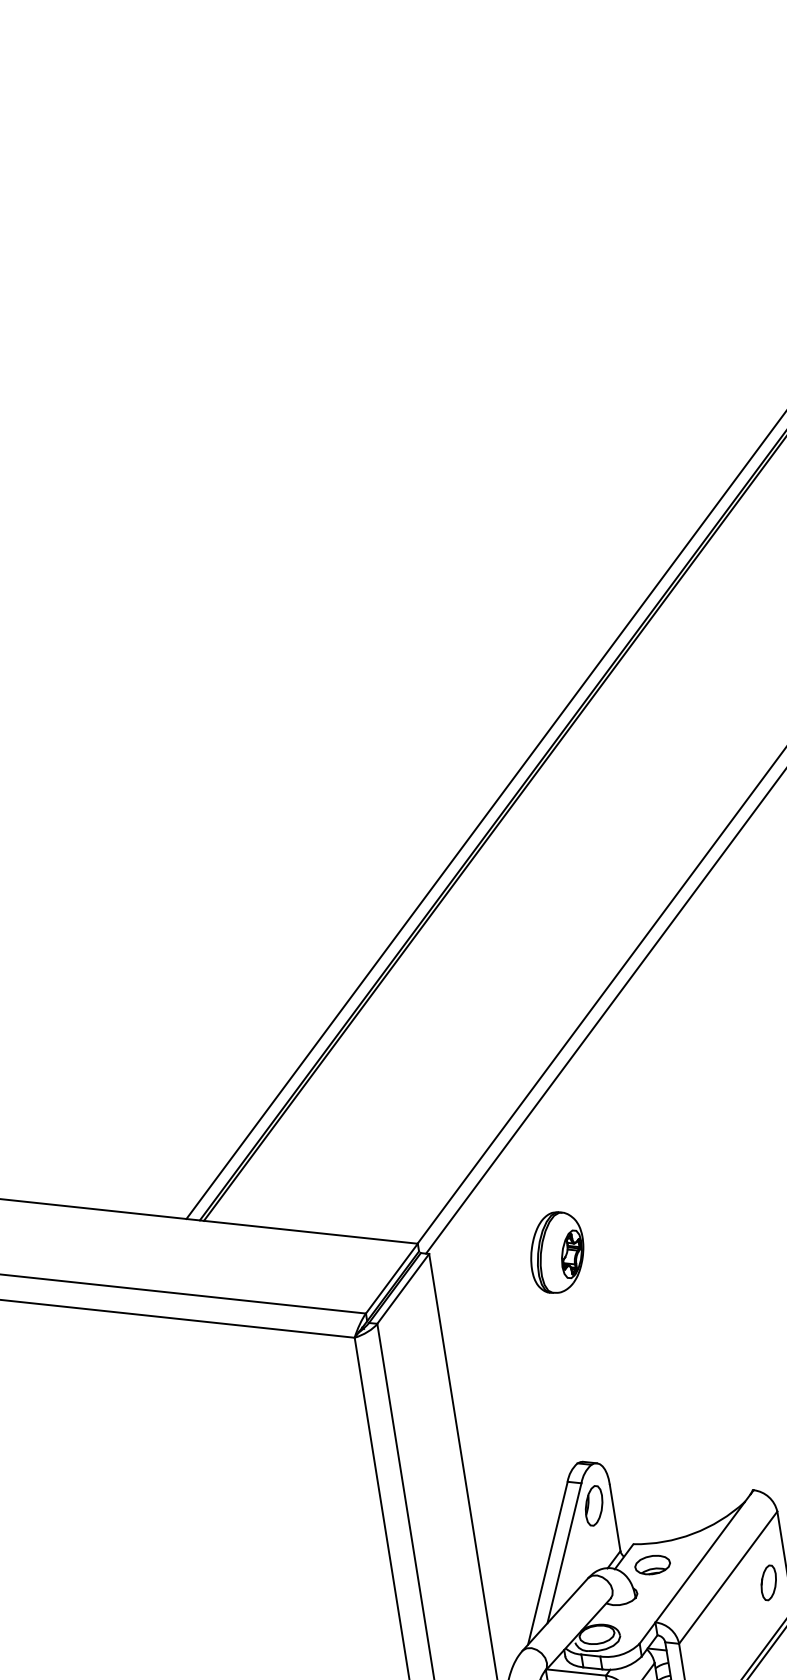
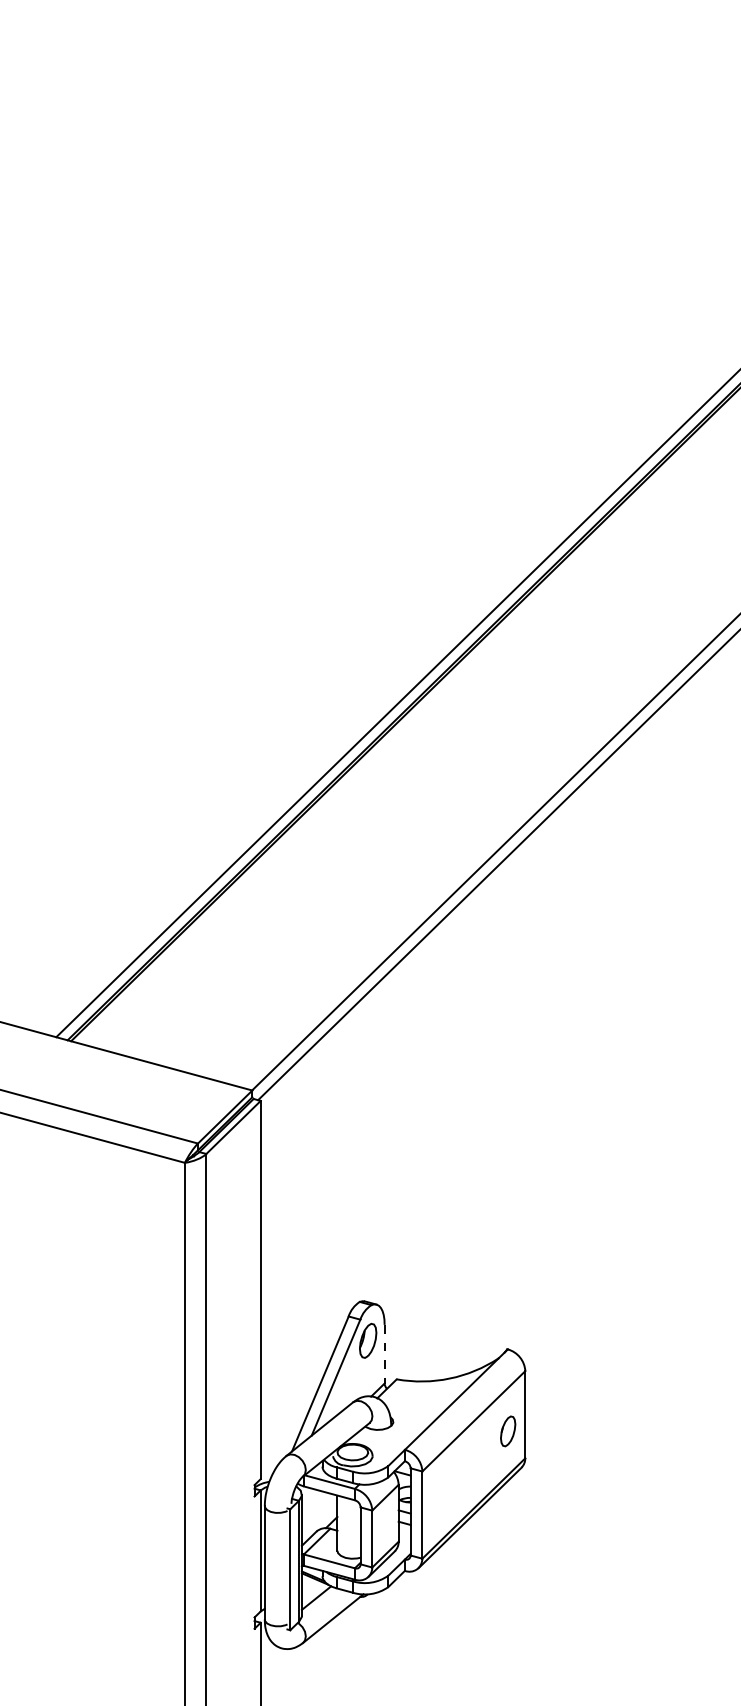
part: (557, 1252) -> (371, 1117), removed
line: (615, 1518) -> (384, 1354), solid -> dashed
part: (652, 1564) -> (410, 1399), removed

